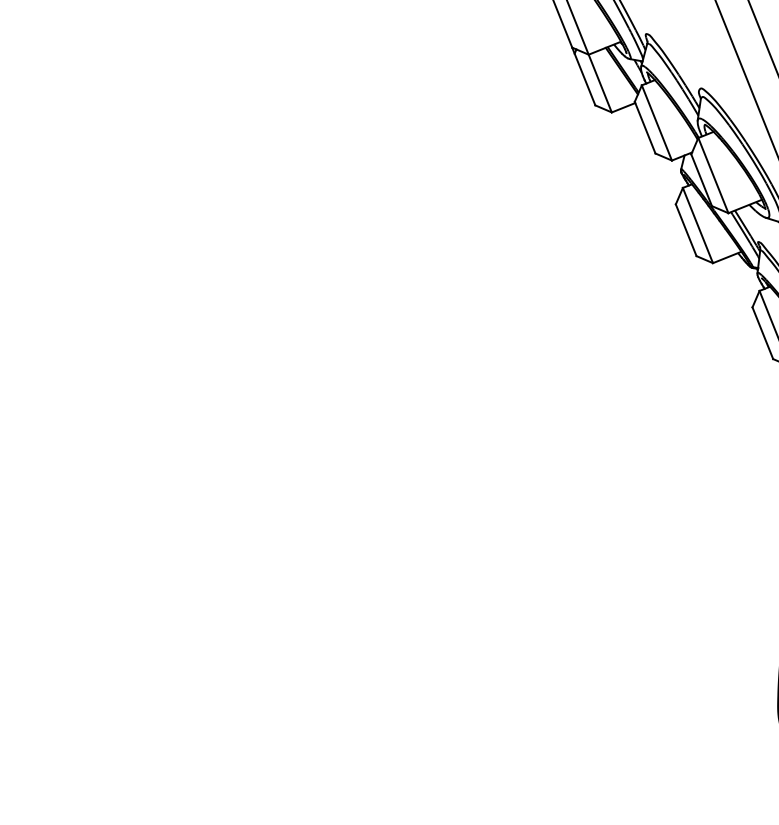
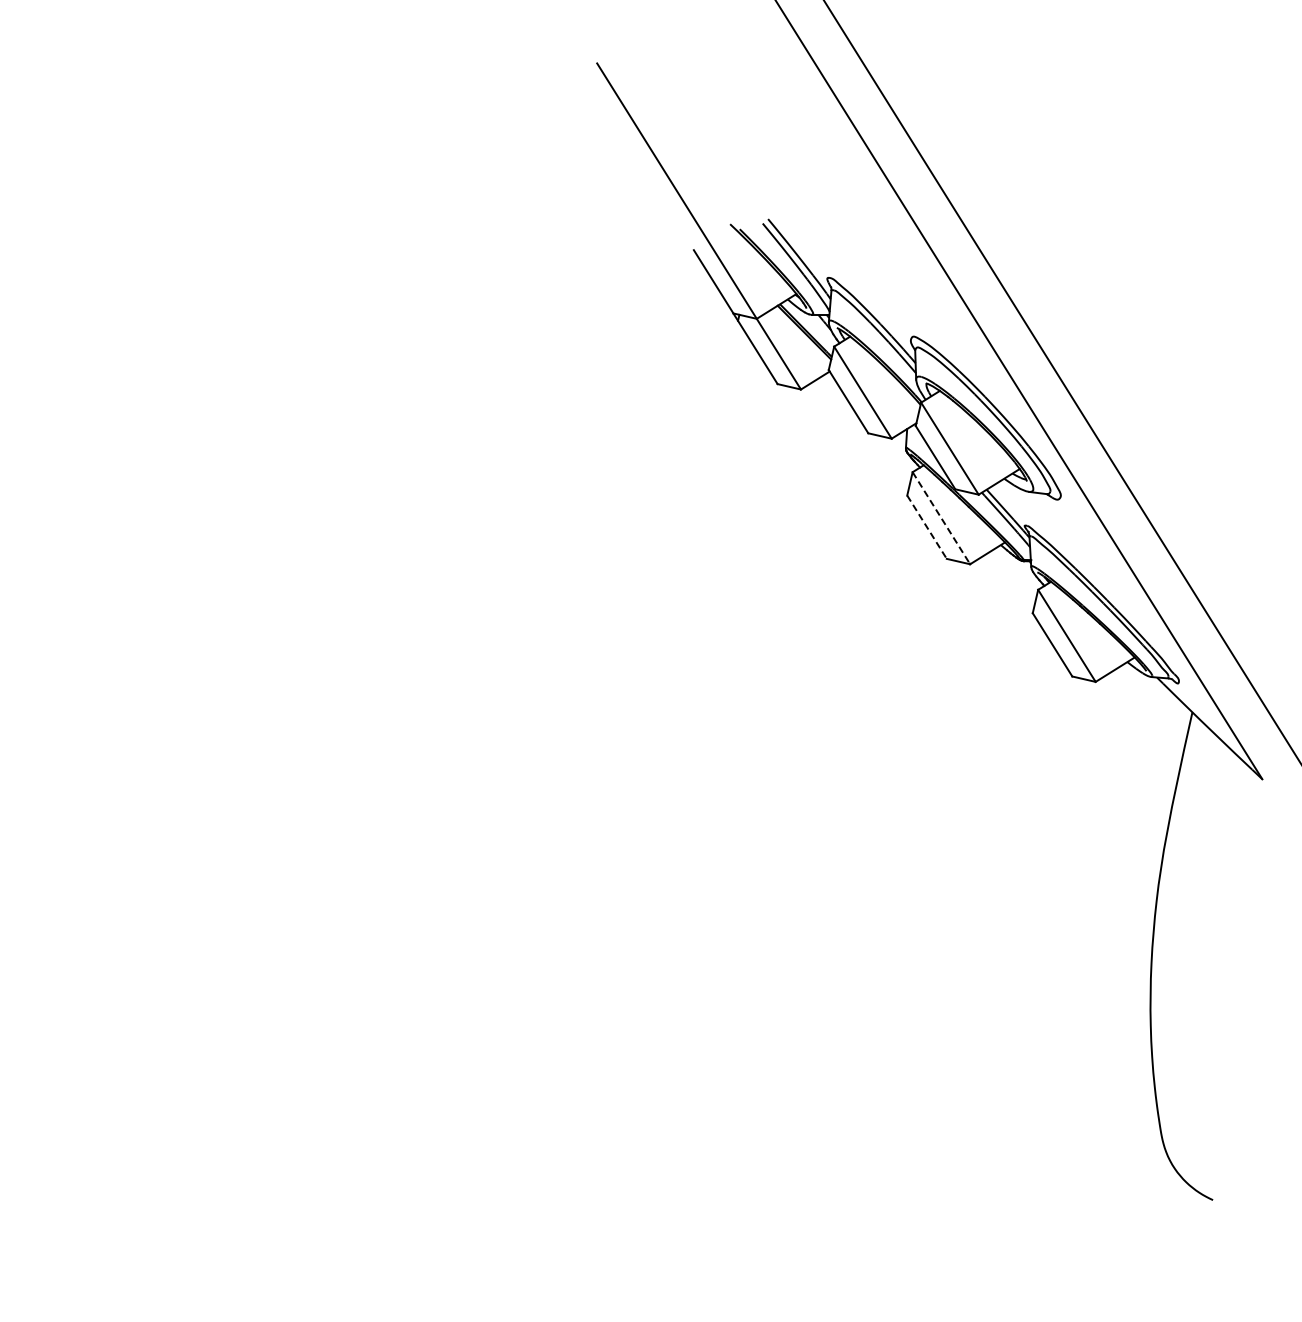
line: (698, 225) -> (941, 517), solid -> dashed
line: (686, 230) -> (927, 527), solid -> dashed

